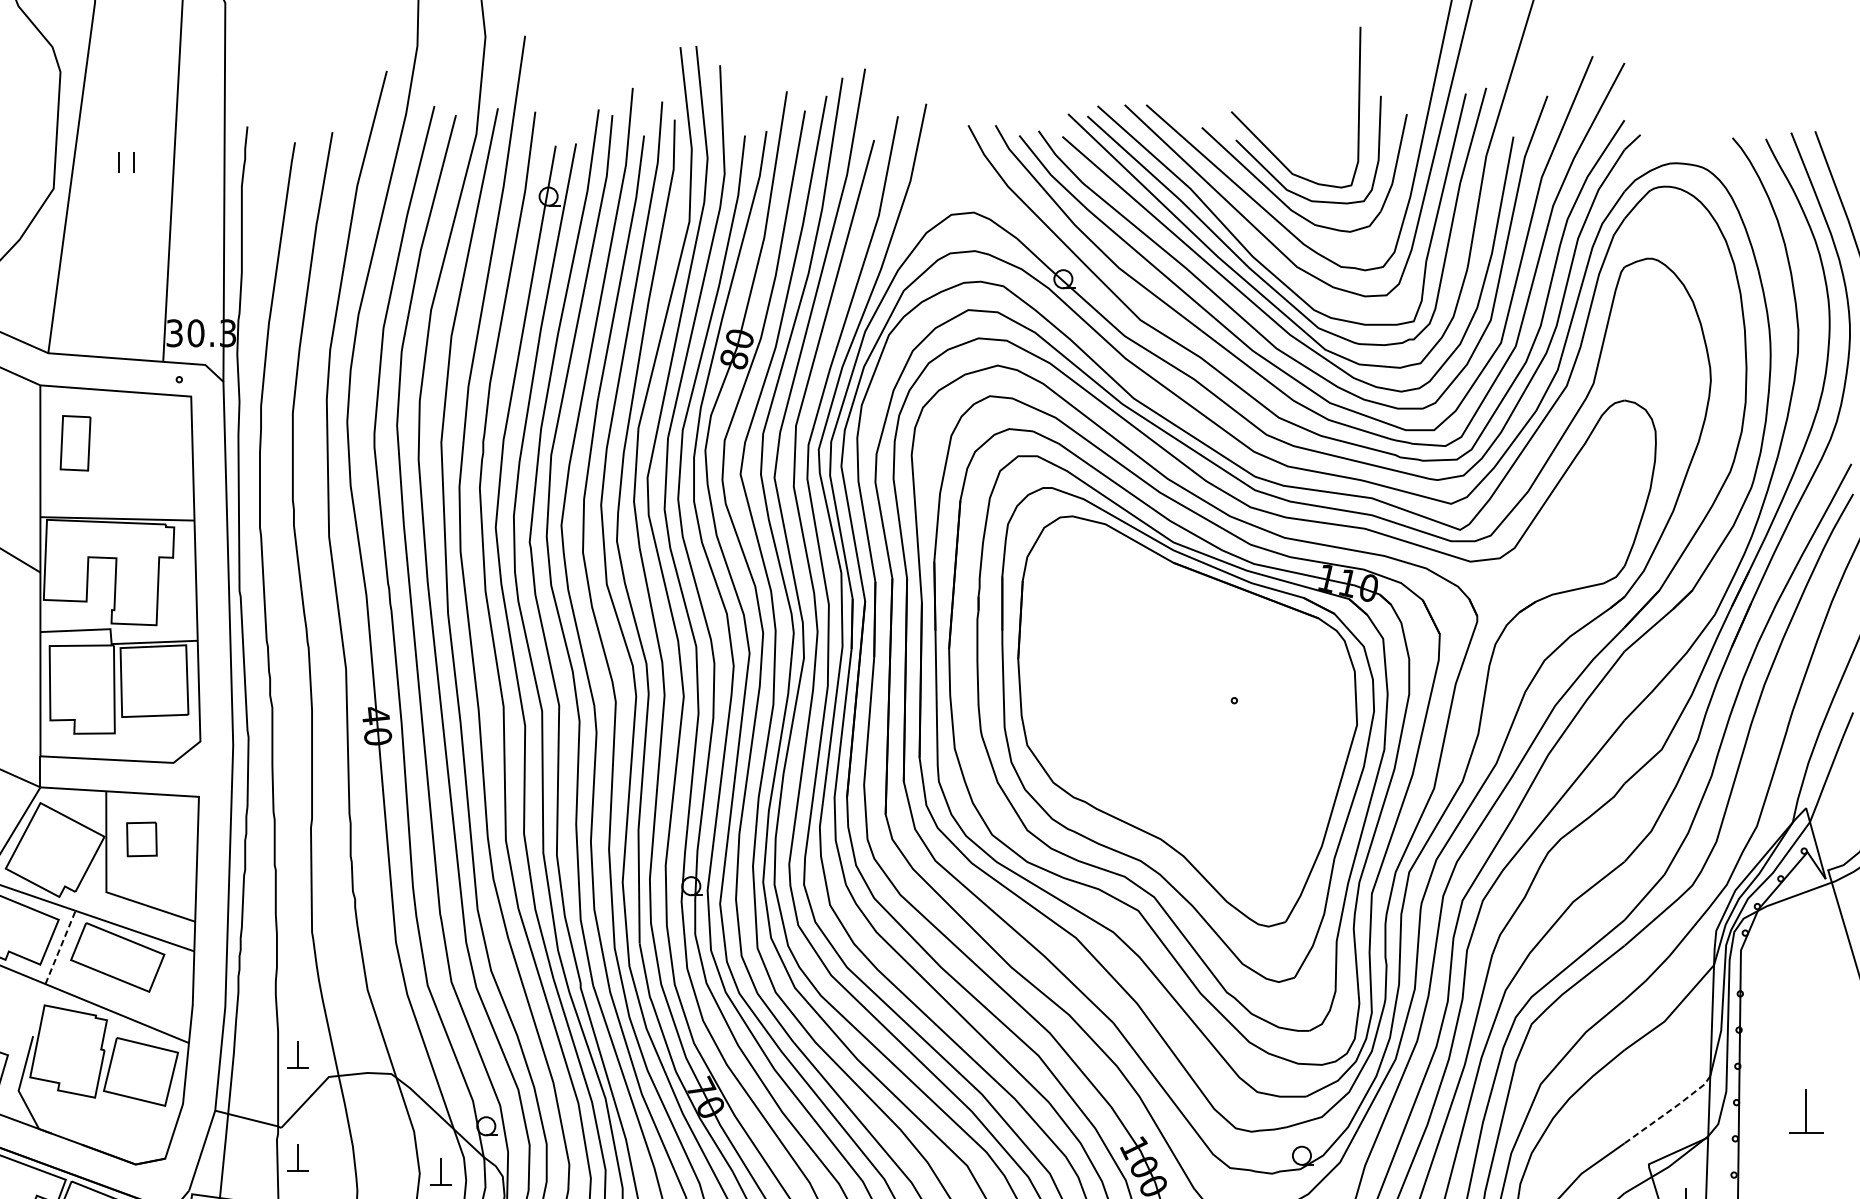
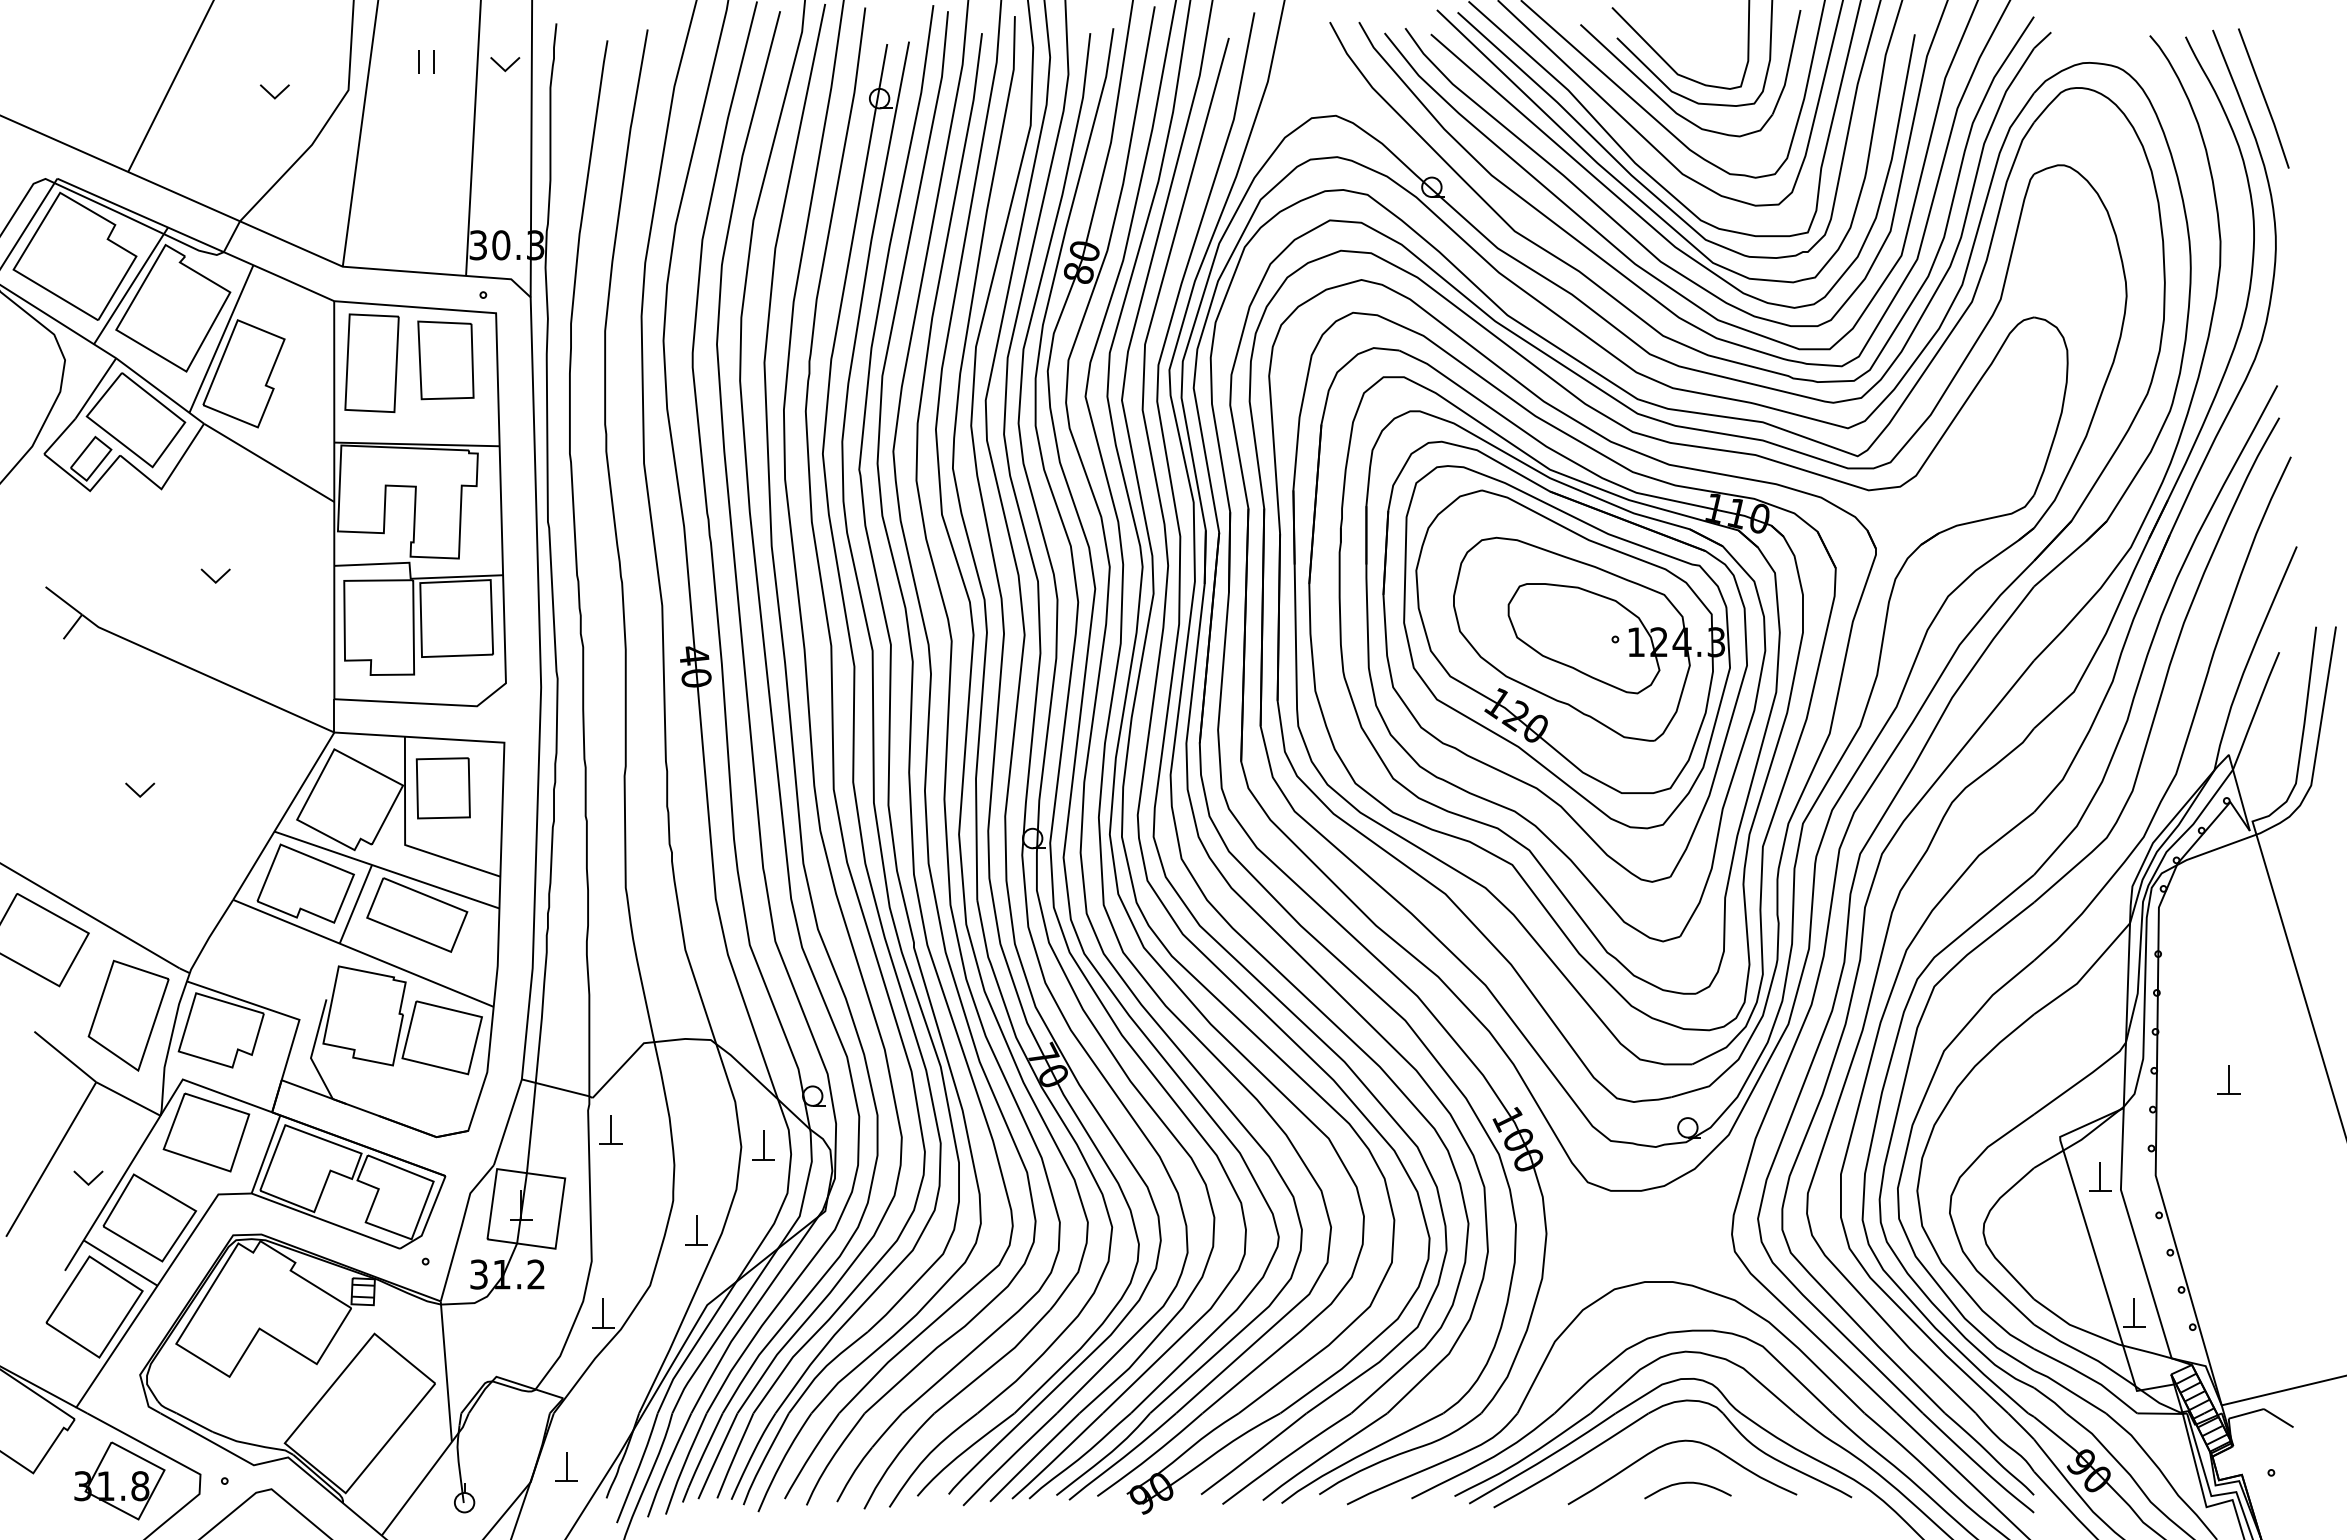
part: (199, 164) -> (505, 64), added
part: (144, 440) -> (445, 360), added
part: (75, 443) -> (371, 363), size x1.67
part: (1188, 708) -> (1566, 647), added
part: (141, 839) -> (442, 788), size x1.67
line: (61, 946) -> (356, 903), dashed -> solid
part: (297, 1054) -> (610, 1019), removed
line: (1669, 1110) -> (2082, 1079), dashed -> solid
part: (1805, 1110) -> (2228, 1079), size x0.62

